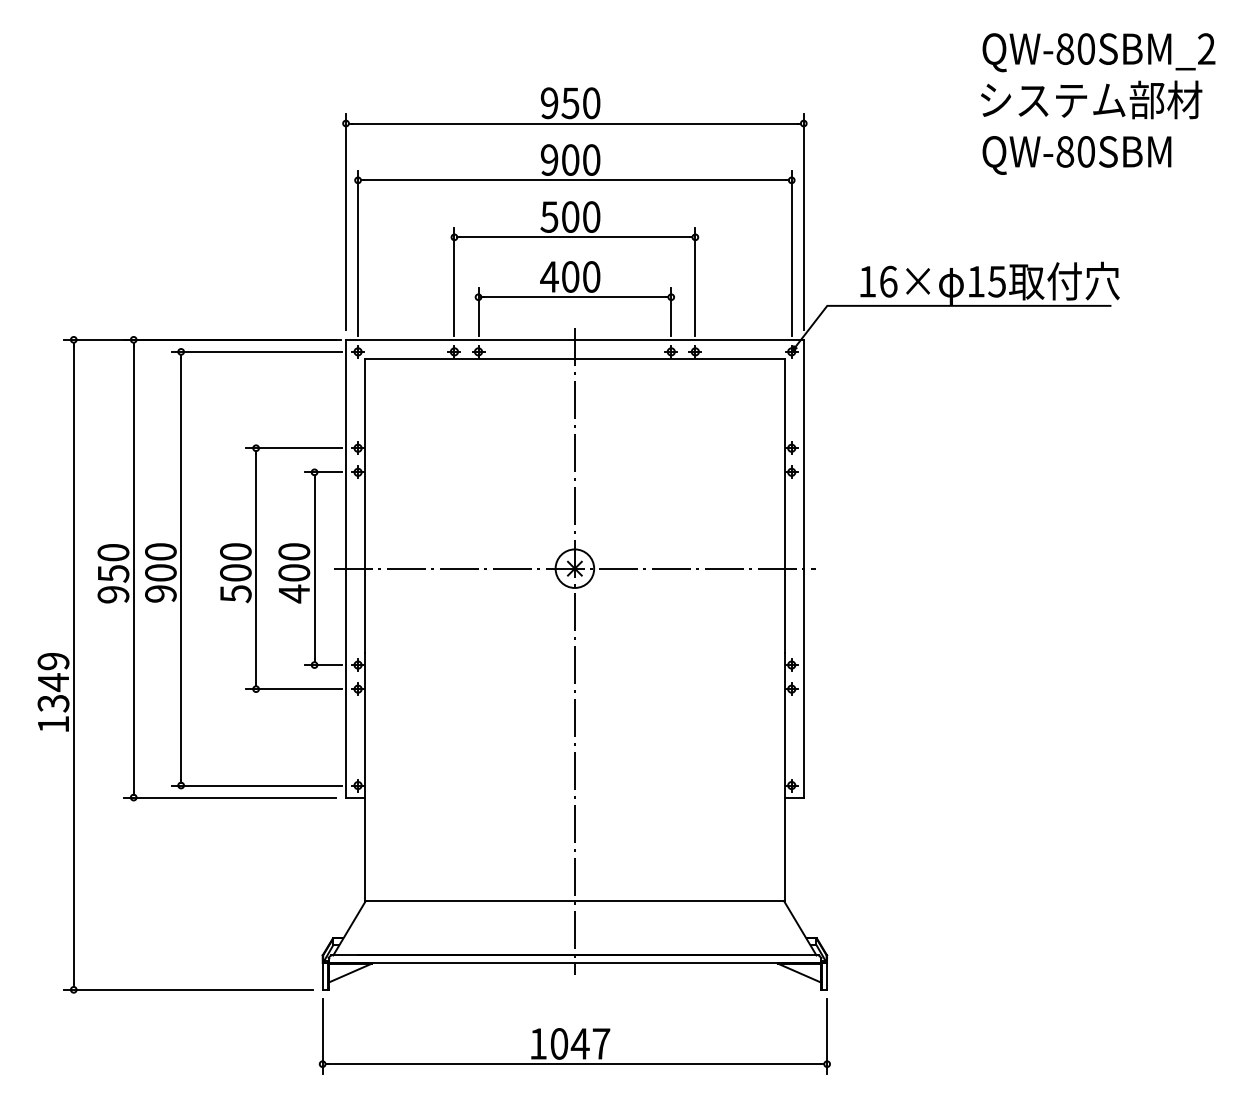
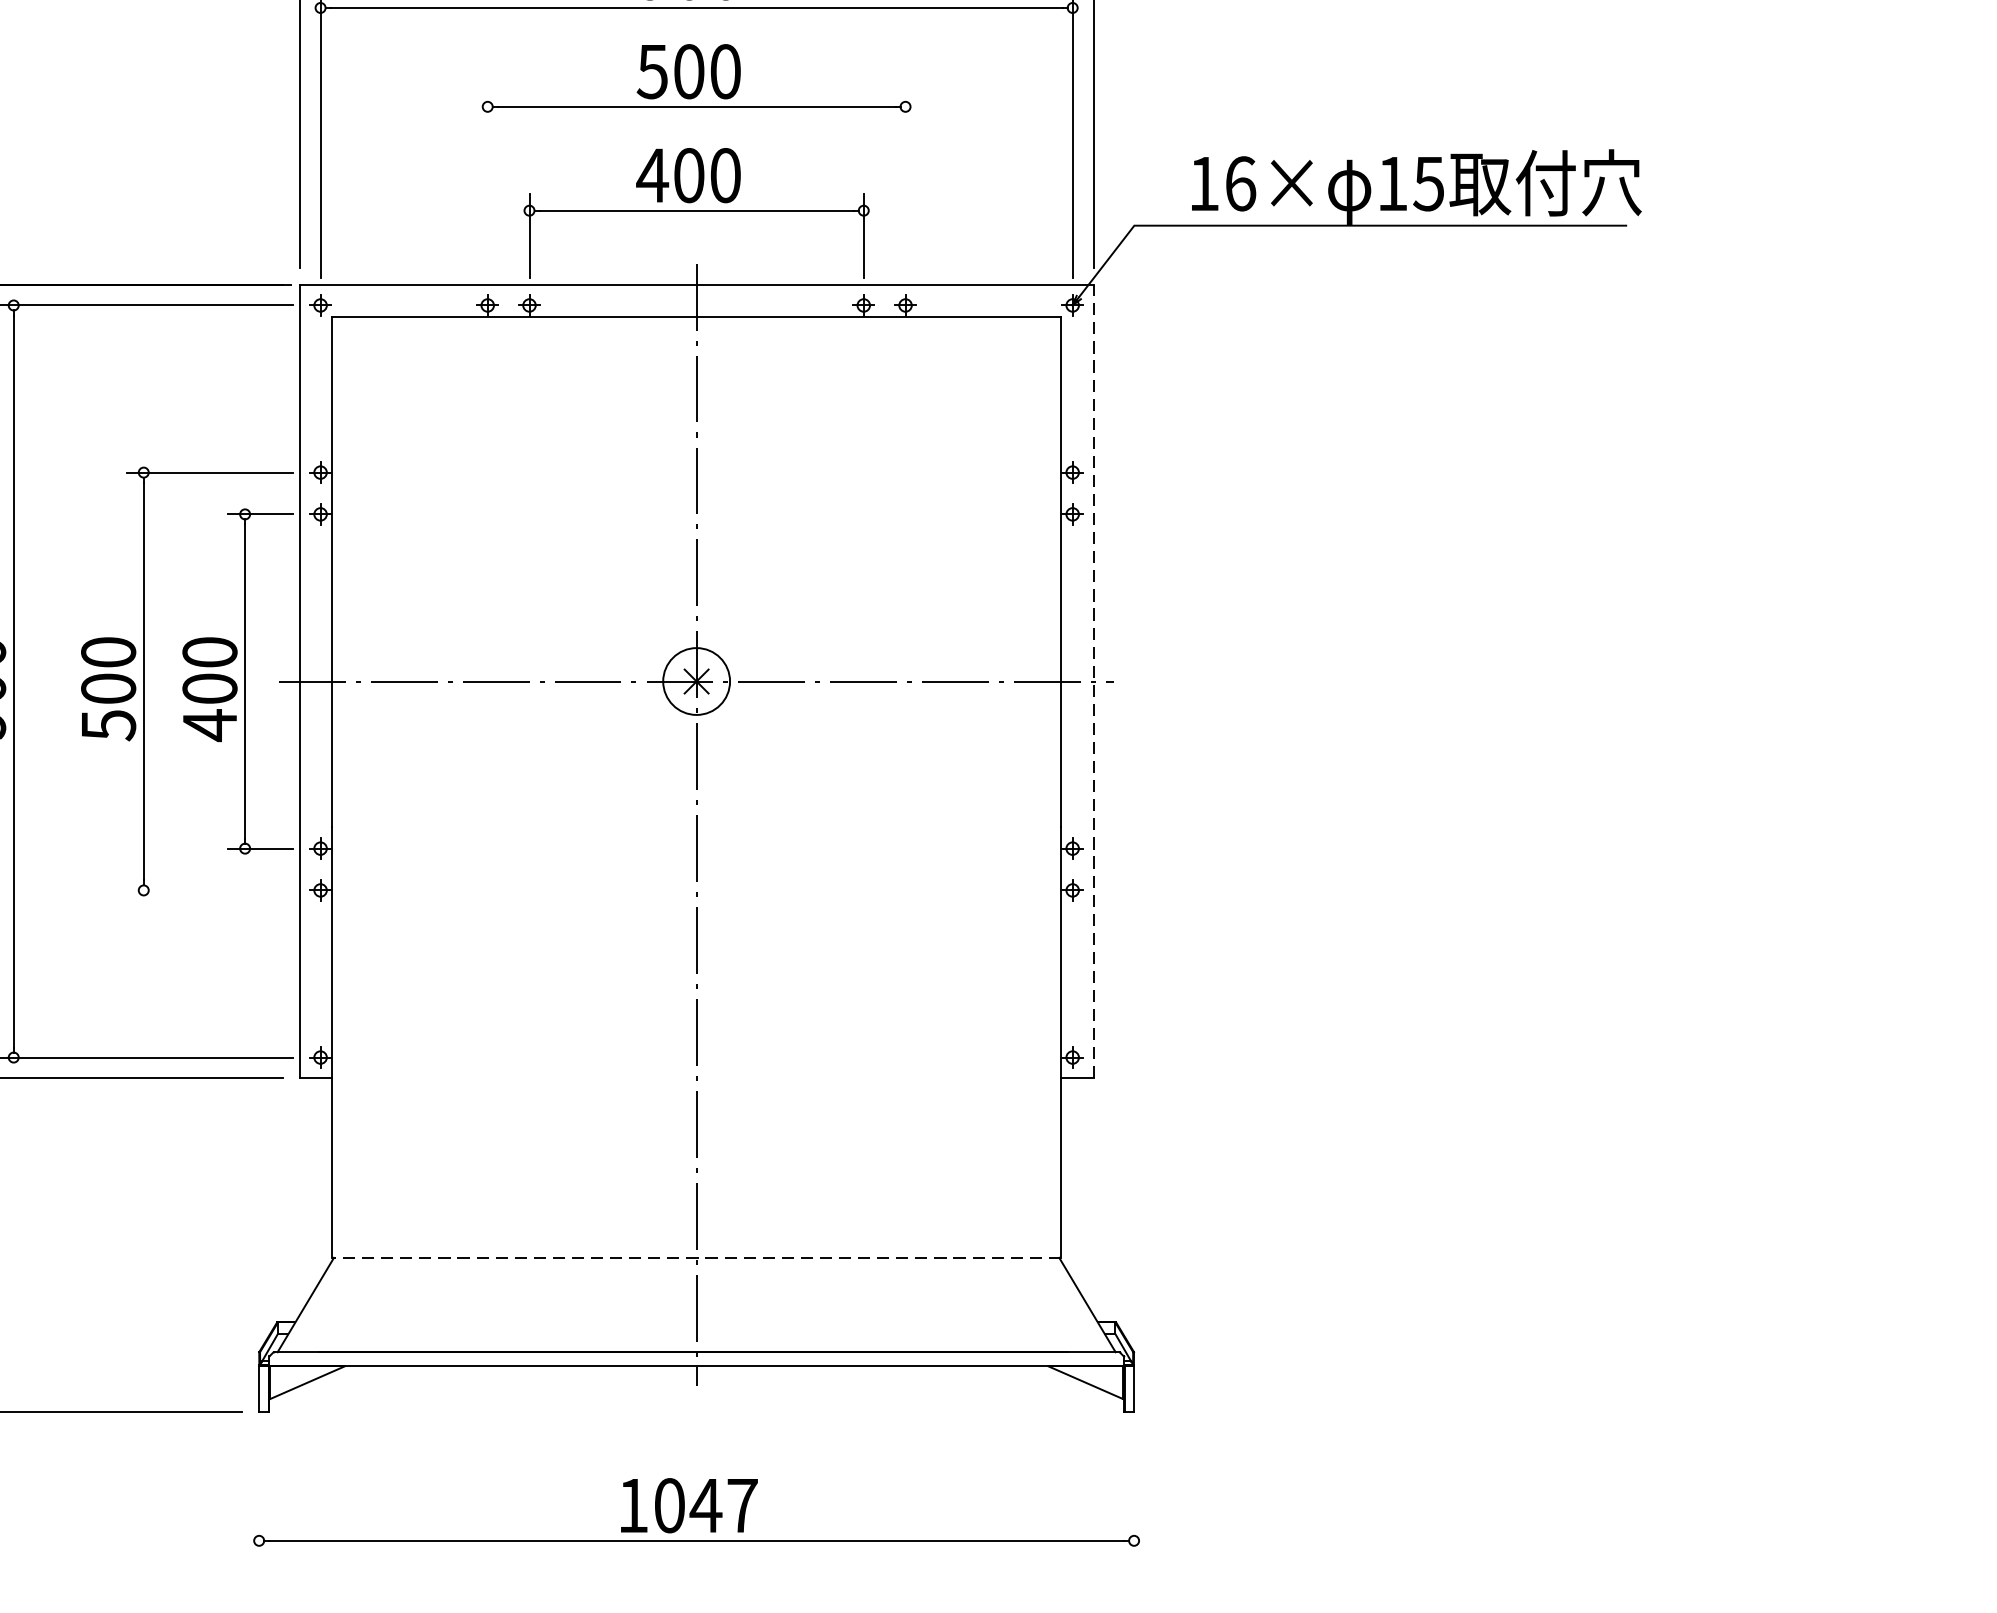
line: (454, 281) -> (487, 183), removed
line: (695, 281) -> (905, 183), removed
line: (803, 568) -> (1093, 681), solid -> dashed
line: (294, 689) -> (210, 891), removed
line: (574, 901) -> (695, 1258), solid -> dashed
line: (322, 1036) -> (258, 1492), removed
line: (827, 1036) -> (1134, 1492), removed

